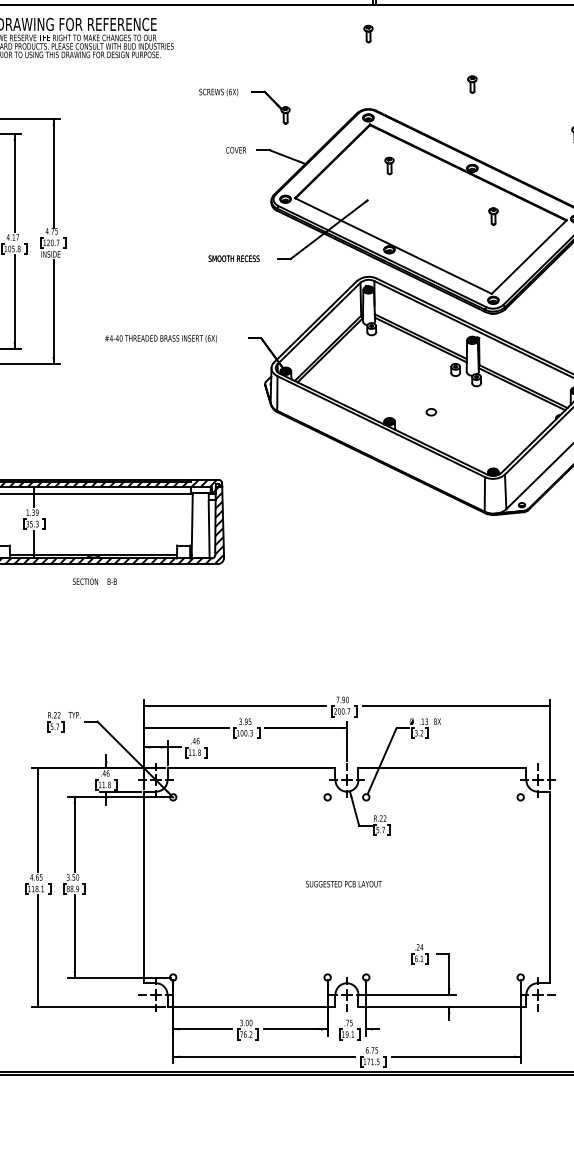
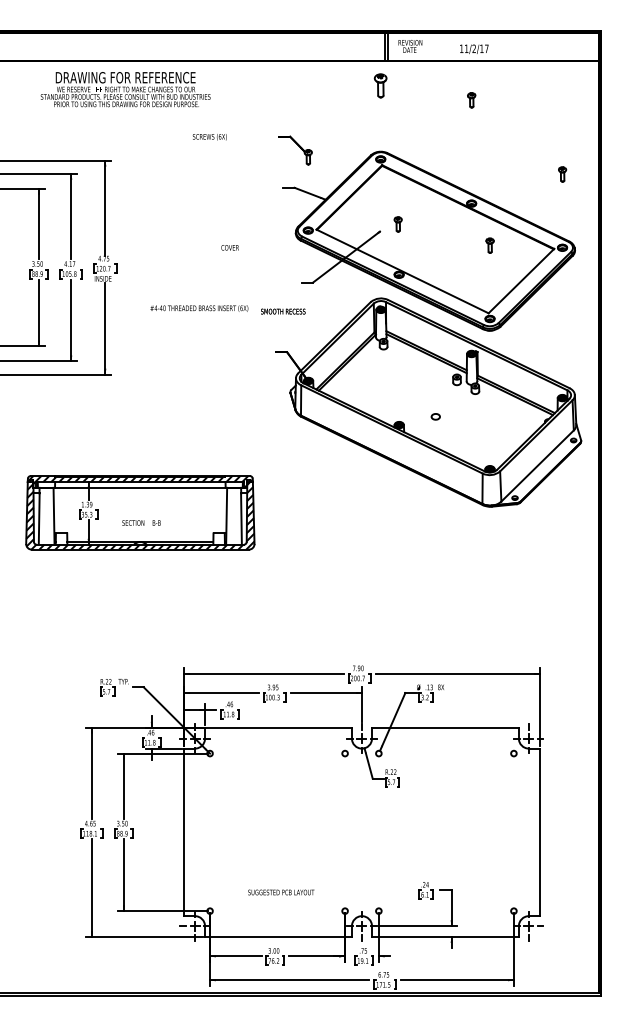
part: (368, 34) -> (380, 86), size x1.6
part: (472, 84) -> (471, 100), moved
text: (218, 92) -> (209, 137), moved
text: (235, 149) -> (229, 247), moved
part: (388, 165) -> (397, 224), moved
text: (234, 258) -> (283, 311), moved
text: (161, 338) -> (199, 308), moved
text: (94, 581) -> (141, 522), moved
text: (344, 884) -> (281, 892), moved

